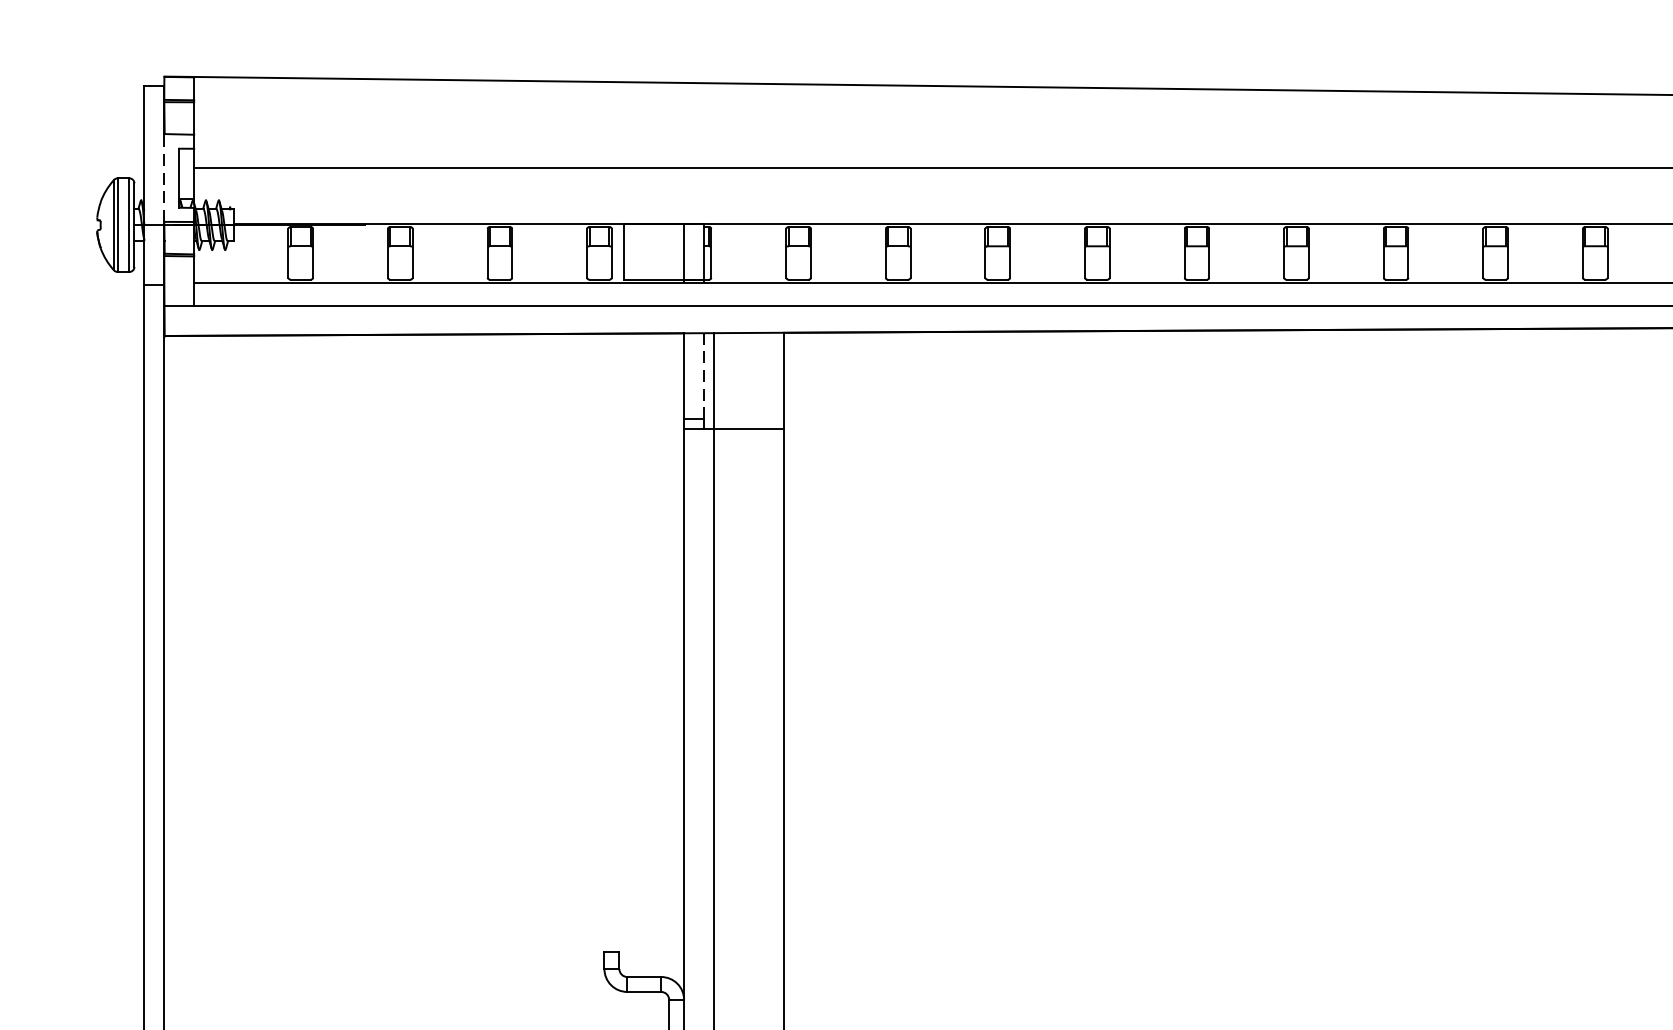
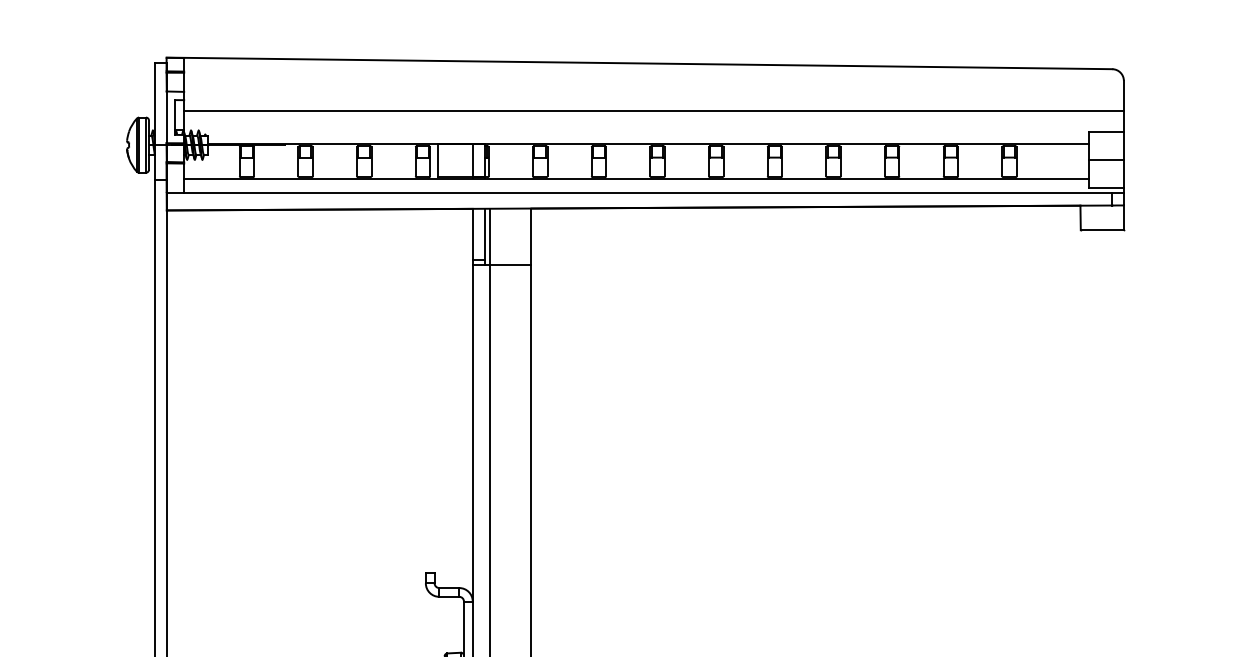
line: (164, 178) -> (166, 117), dashed -> solid
line: (704, 375) -> (484, 233), dashed -> solid

